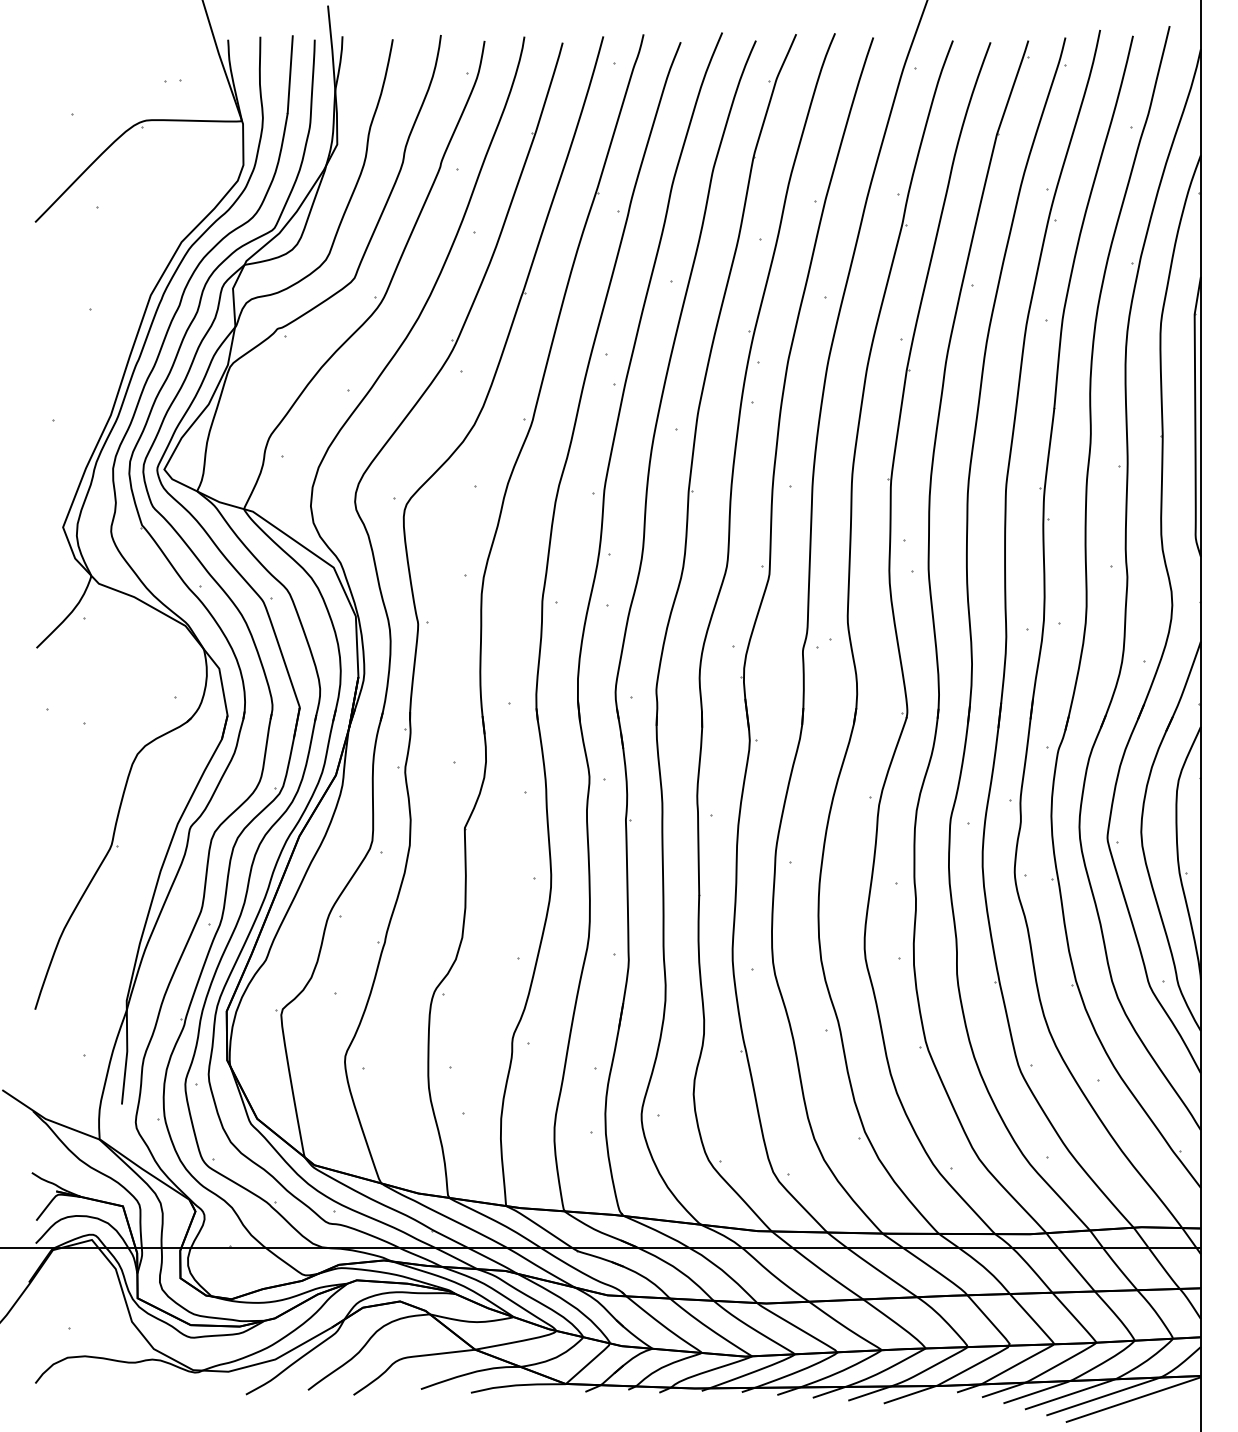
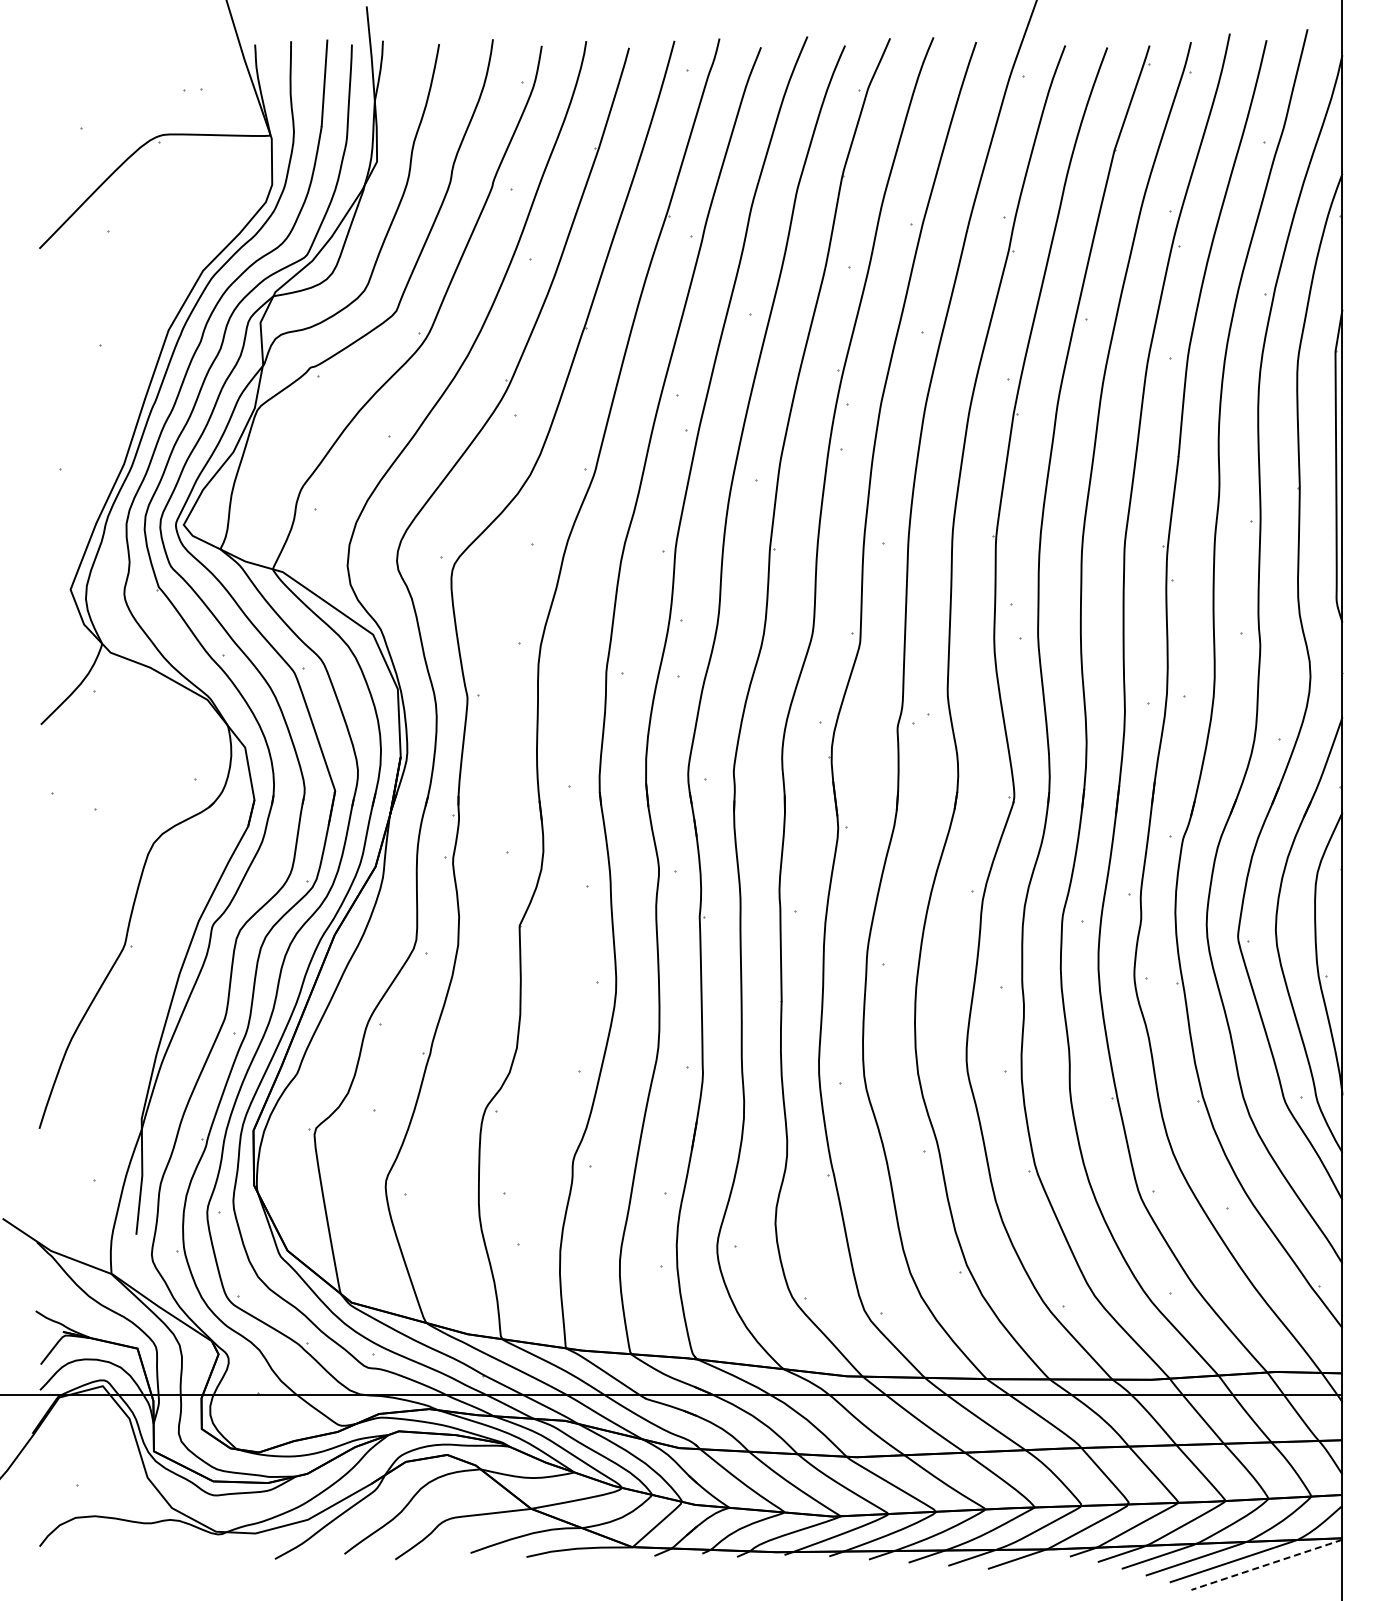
line: (1134, 1399) -> (1268, 1564), solid -> dashed

